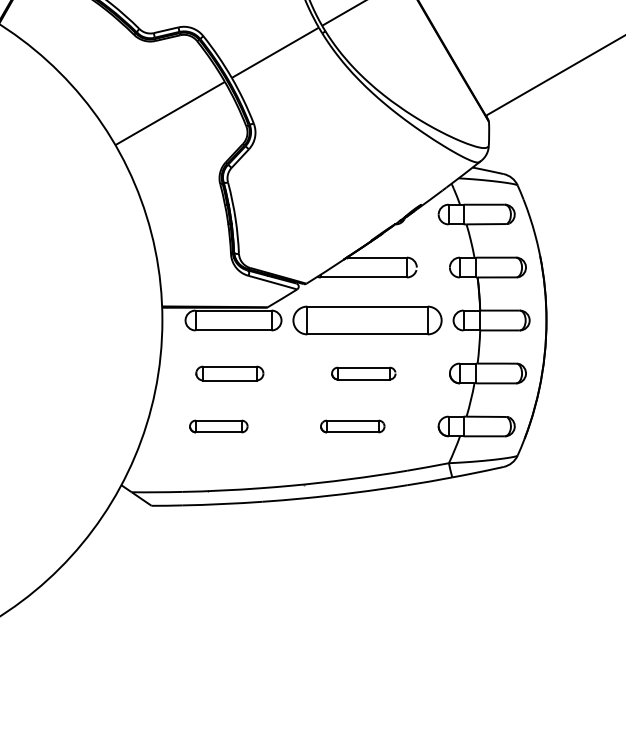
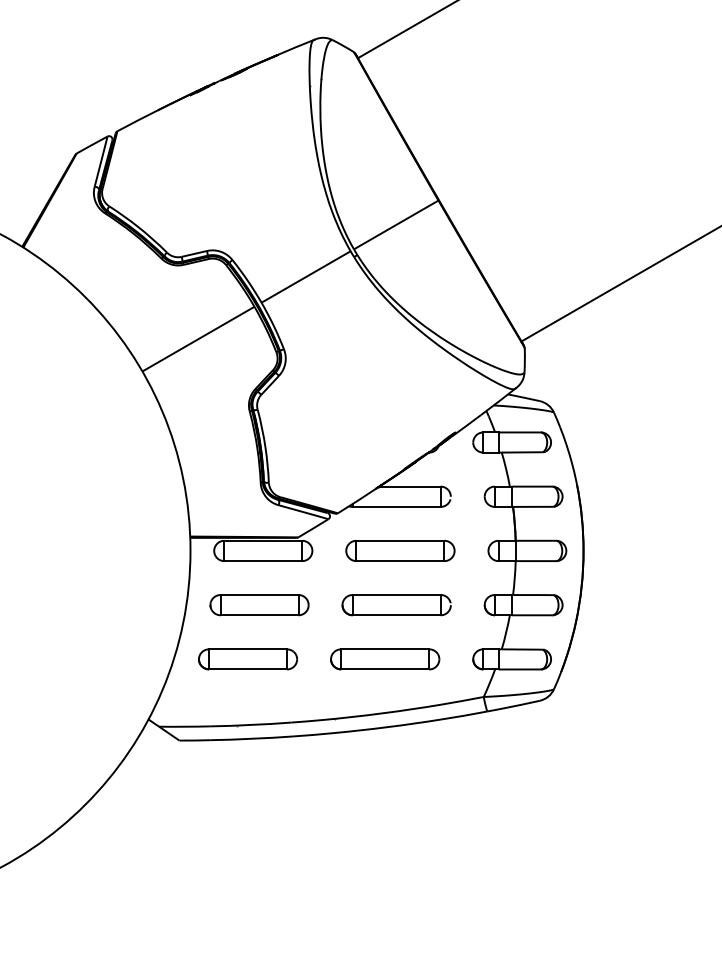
part: (367, 320) -> (400, 550), size x0.71
part: (229, 373) -> (259, 605), size x1.43
part: (363, 373) -> (396, 605), size x1.67
part: (219, 426) -> (248, 659), size x1.67
part: (352, 426) -> (385, 659), size x1.67

